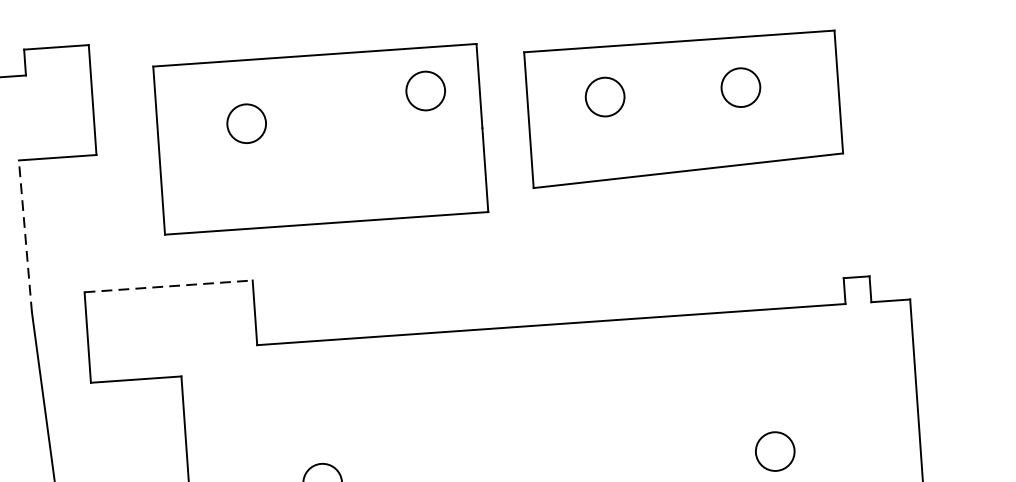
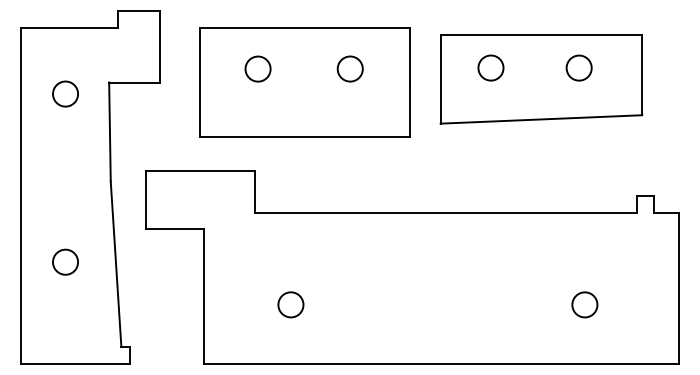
circle: (424, 90) -> (349, 68), moved
line: (24, 235) -> (109, 131), dashed -> solid
line: (168, 286) -> (200, 170), dashed -> solid

